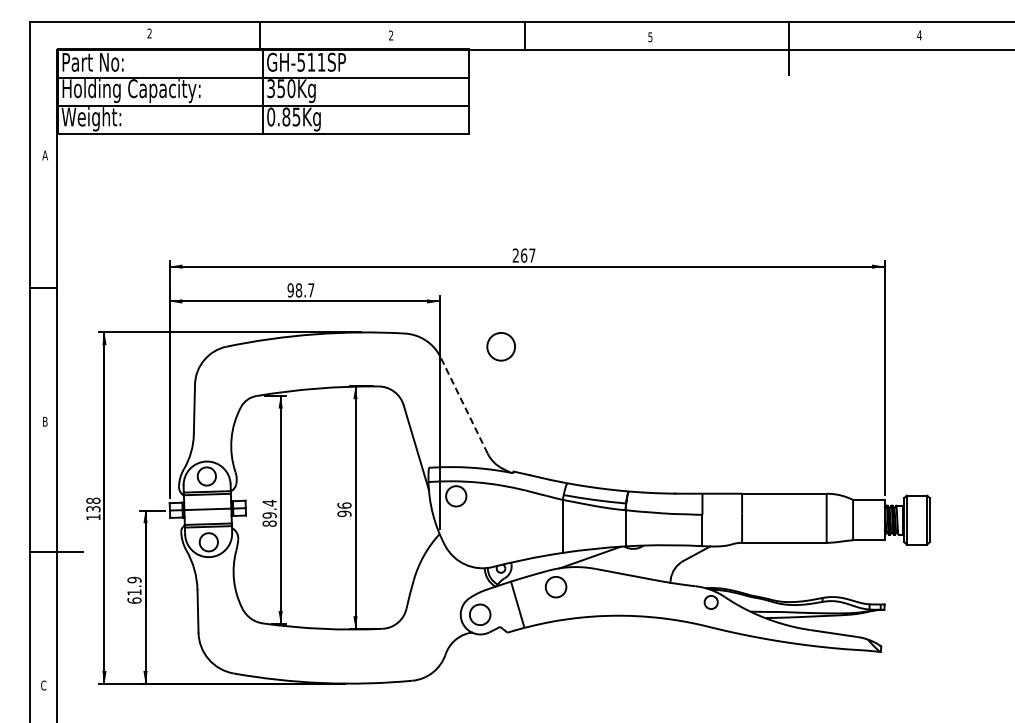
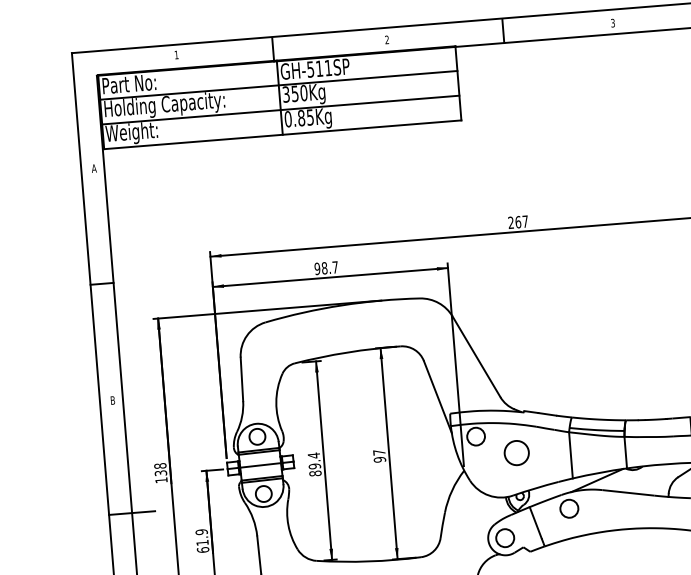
text: (149, 33) -> (176, 55), 2 -> 1
text: (650, 36) -> (613, 22), 5 -> 3
circle: (500, 346) -> (516, 452), moved
line: (464, 405) -> (476, 356), dashed -> solid
text: (344, 505) -> (379, 452), 96 -> 97

